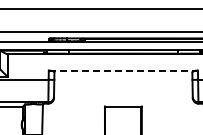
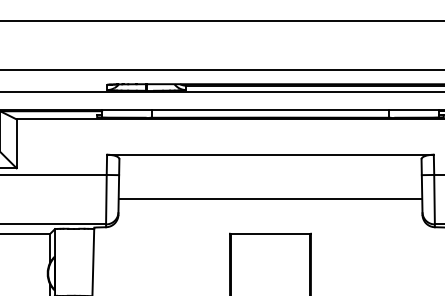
line: (123, 70) -> (270, 154), dashed -> solid
line: (123, 90) -> (270, 198), added

